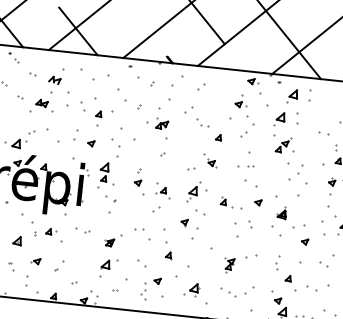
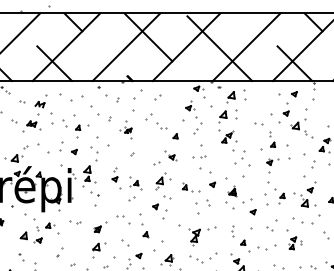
part: (157, 122) -> (125, 129), size x0.7
part: (34, 261) -> (37, 240), moved
part: (228, 265) -> (194, 237), size x1.4

